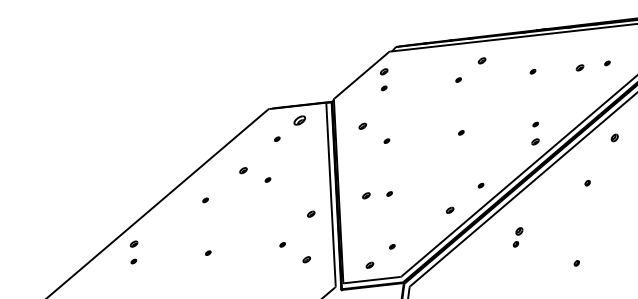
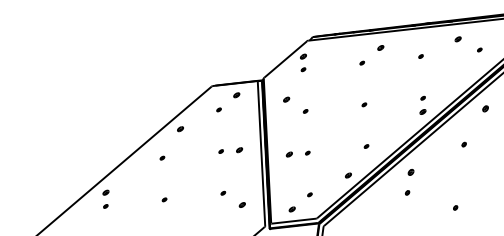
part: (579, 67) -> (457, 39), moved
part: (299, 120) -> (236, 95), size x0.62
part: (243, 170) -> (180, 129), moved
part: (267, 179) -> (220, 151), moved
part: (480, 185) -> (366, 146), moved
part: (450, 209) -> (348, 174), moved
part: (311, 213) -> (239, 149), moved
part: (519, 231) -> (411, 172), moved

